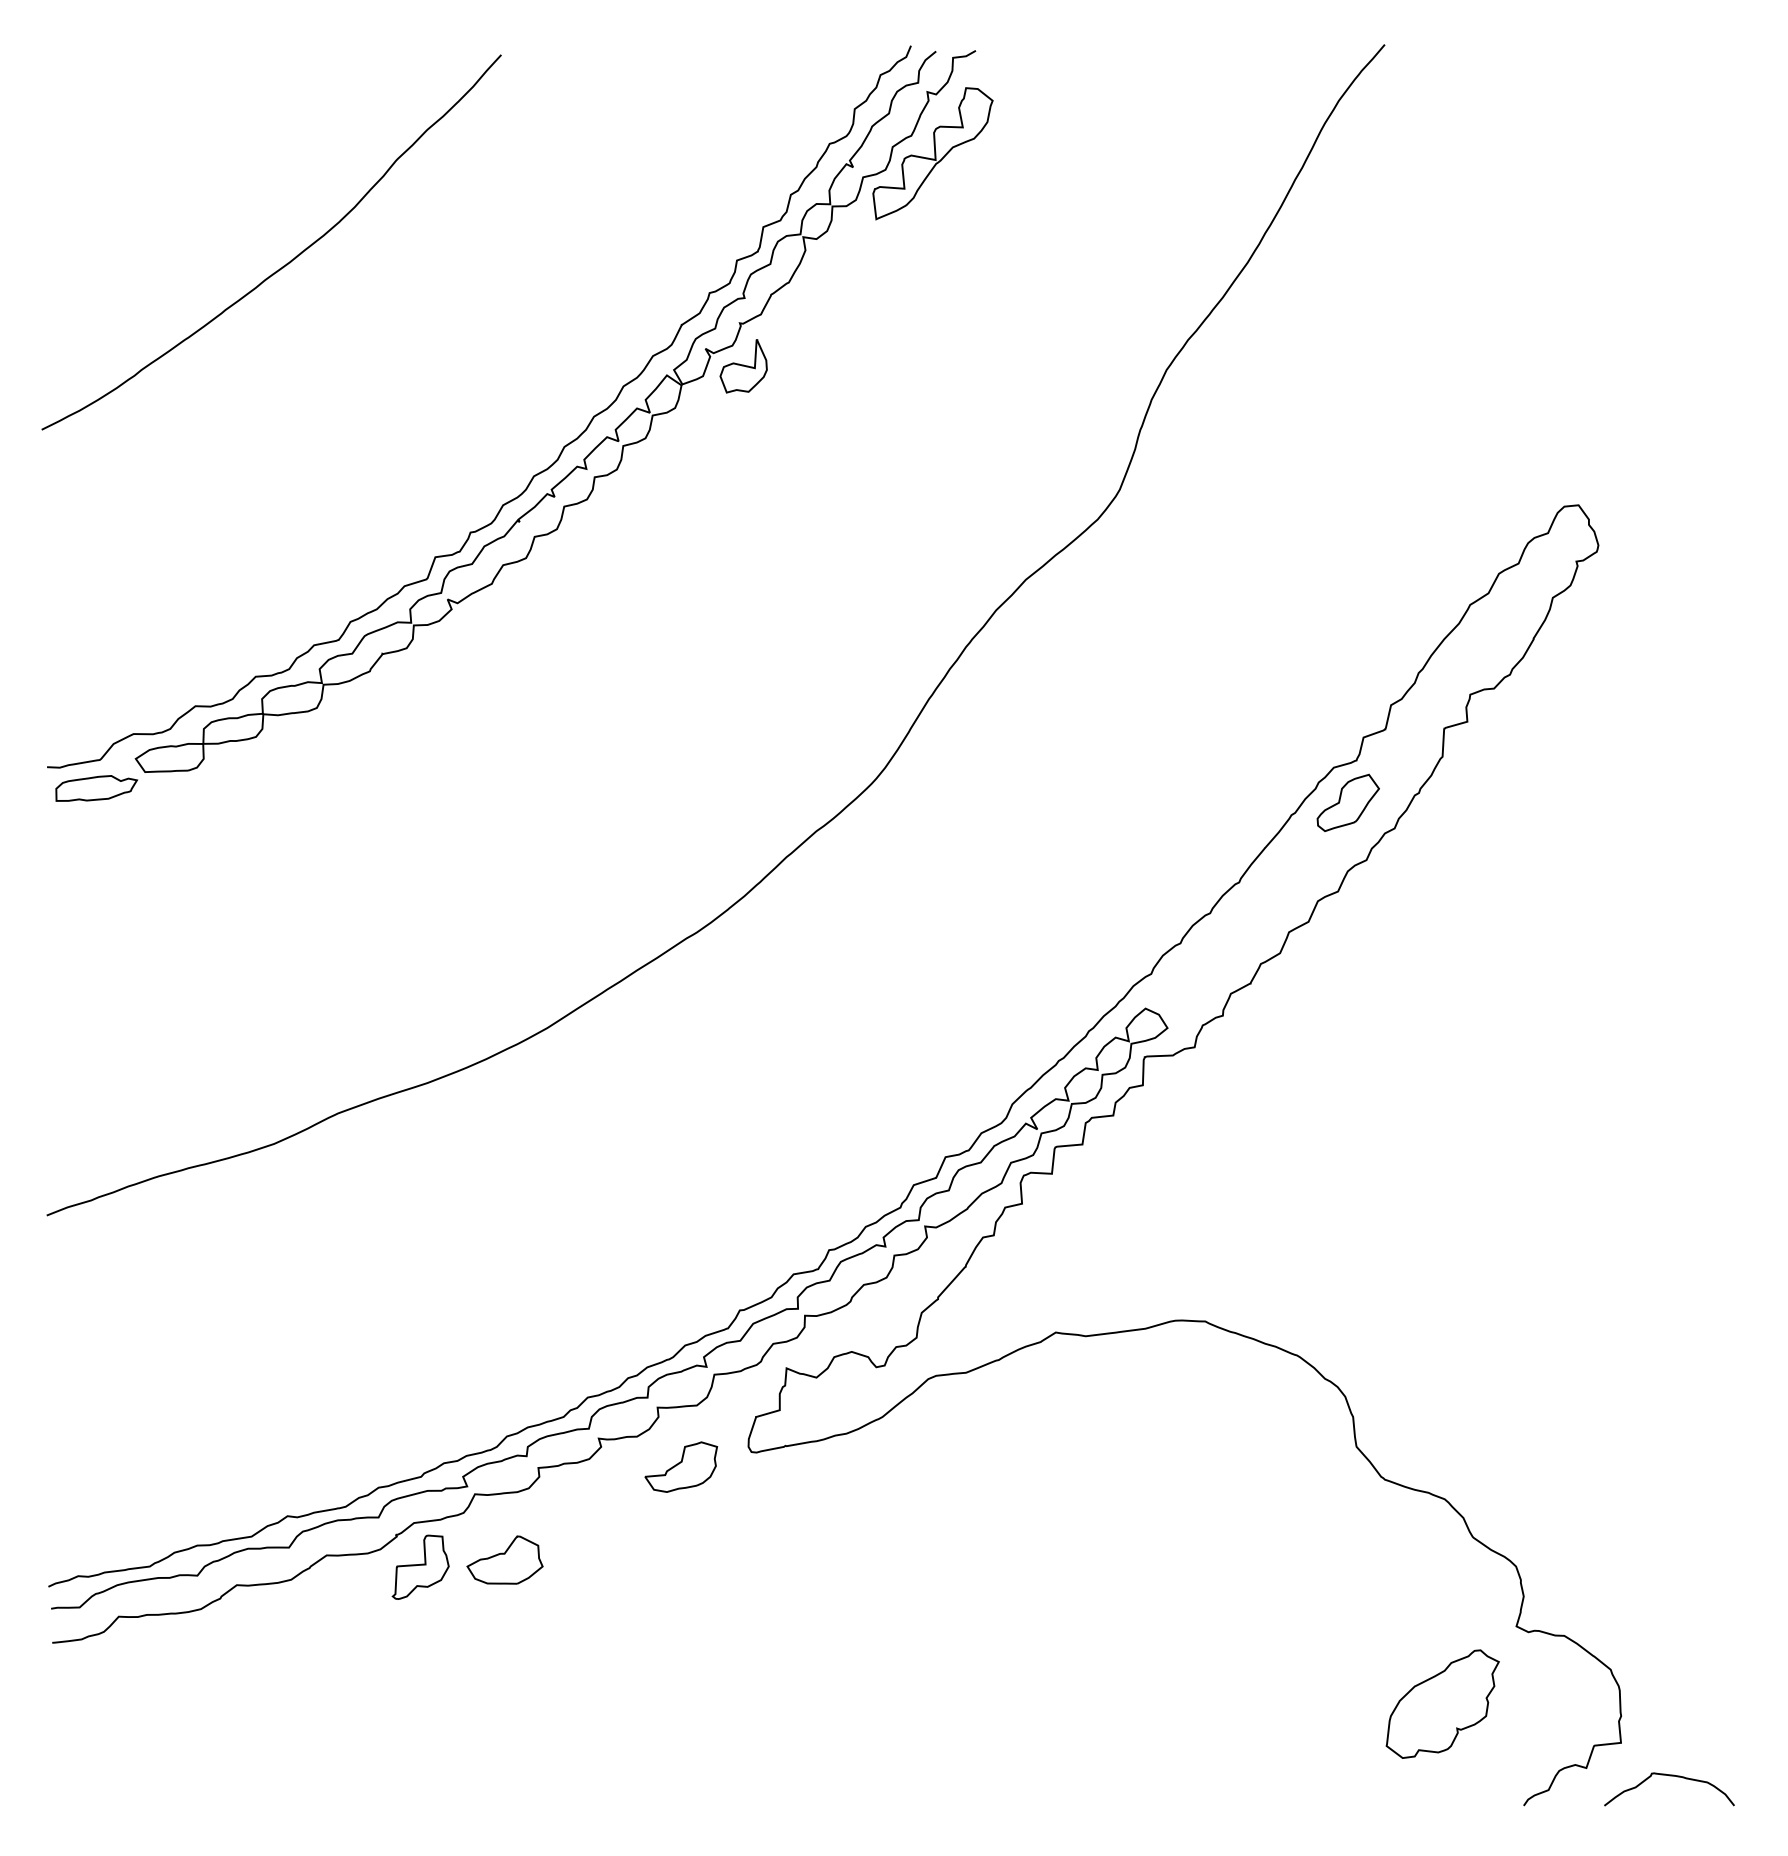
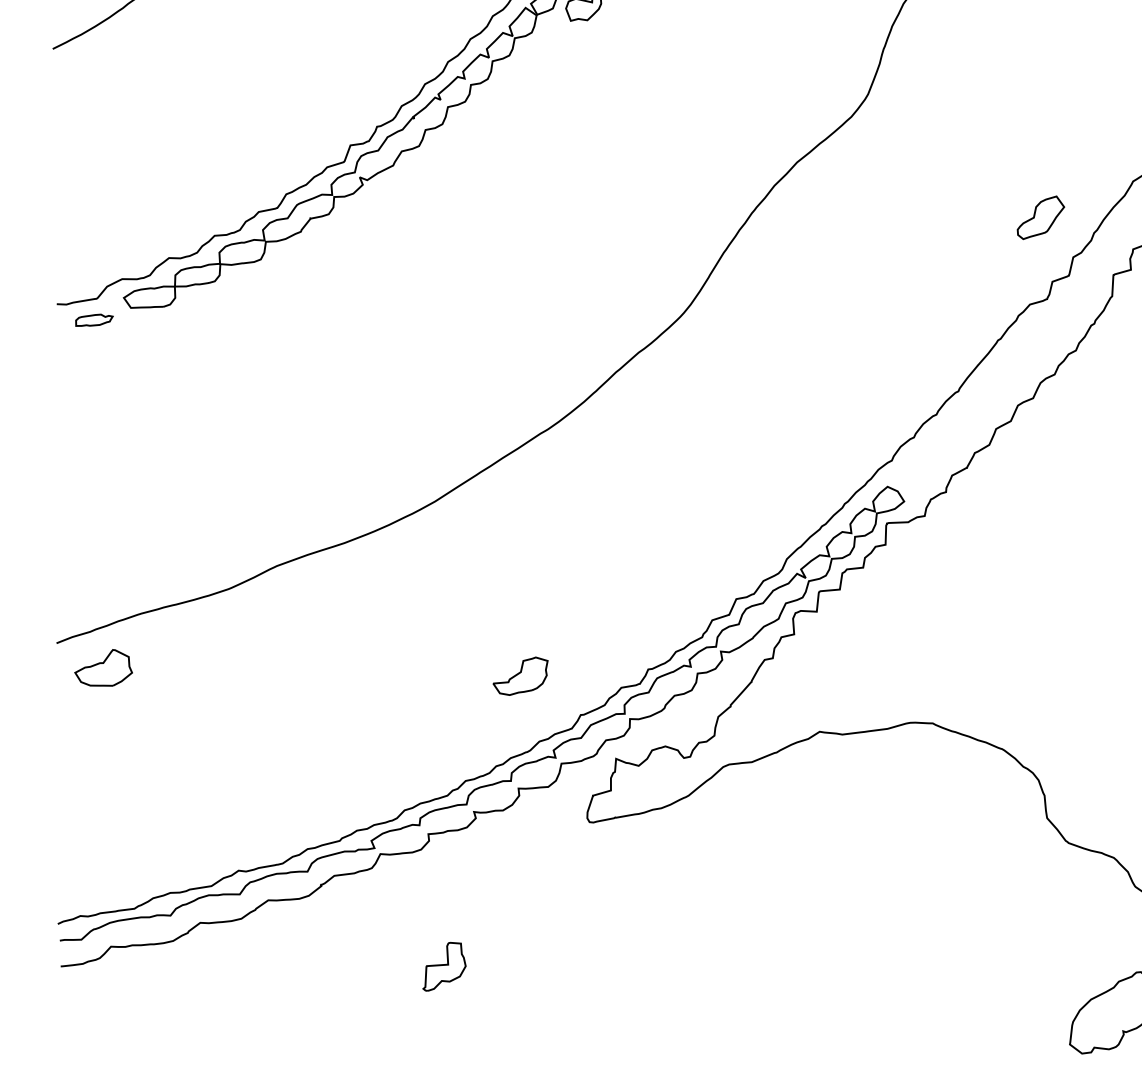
part: (96, 788) -> (94, 320), size x0.6
part: (1347, 802) -> (1040, 217), moved
part: (681, 1466) -> (520, 675), moved
part: (504, 1559) -> (103, 667), moved
part: (420, 1566) -> (444, 966), moved

